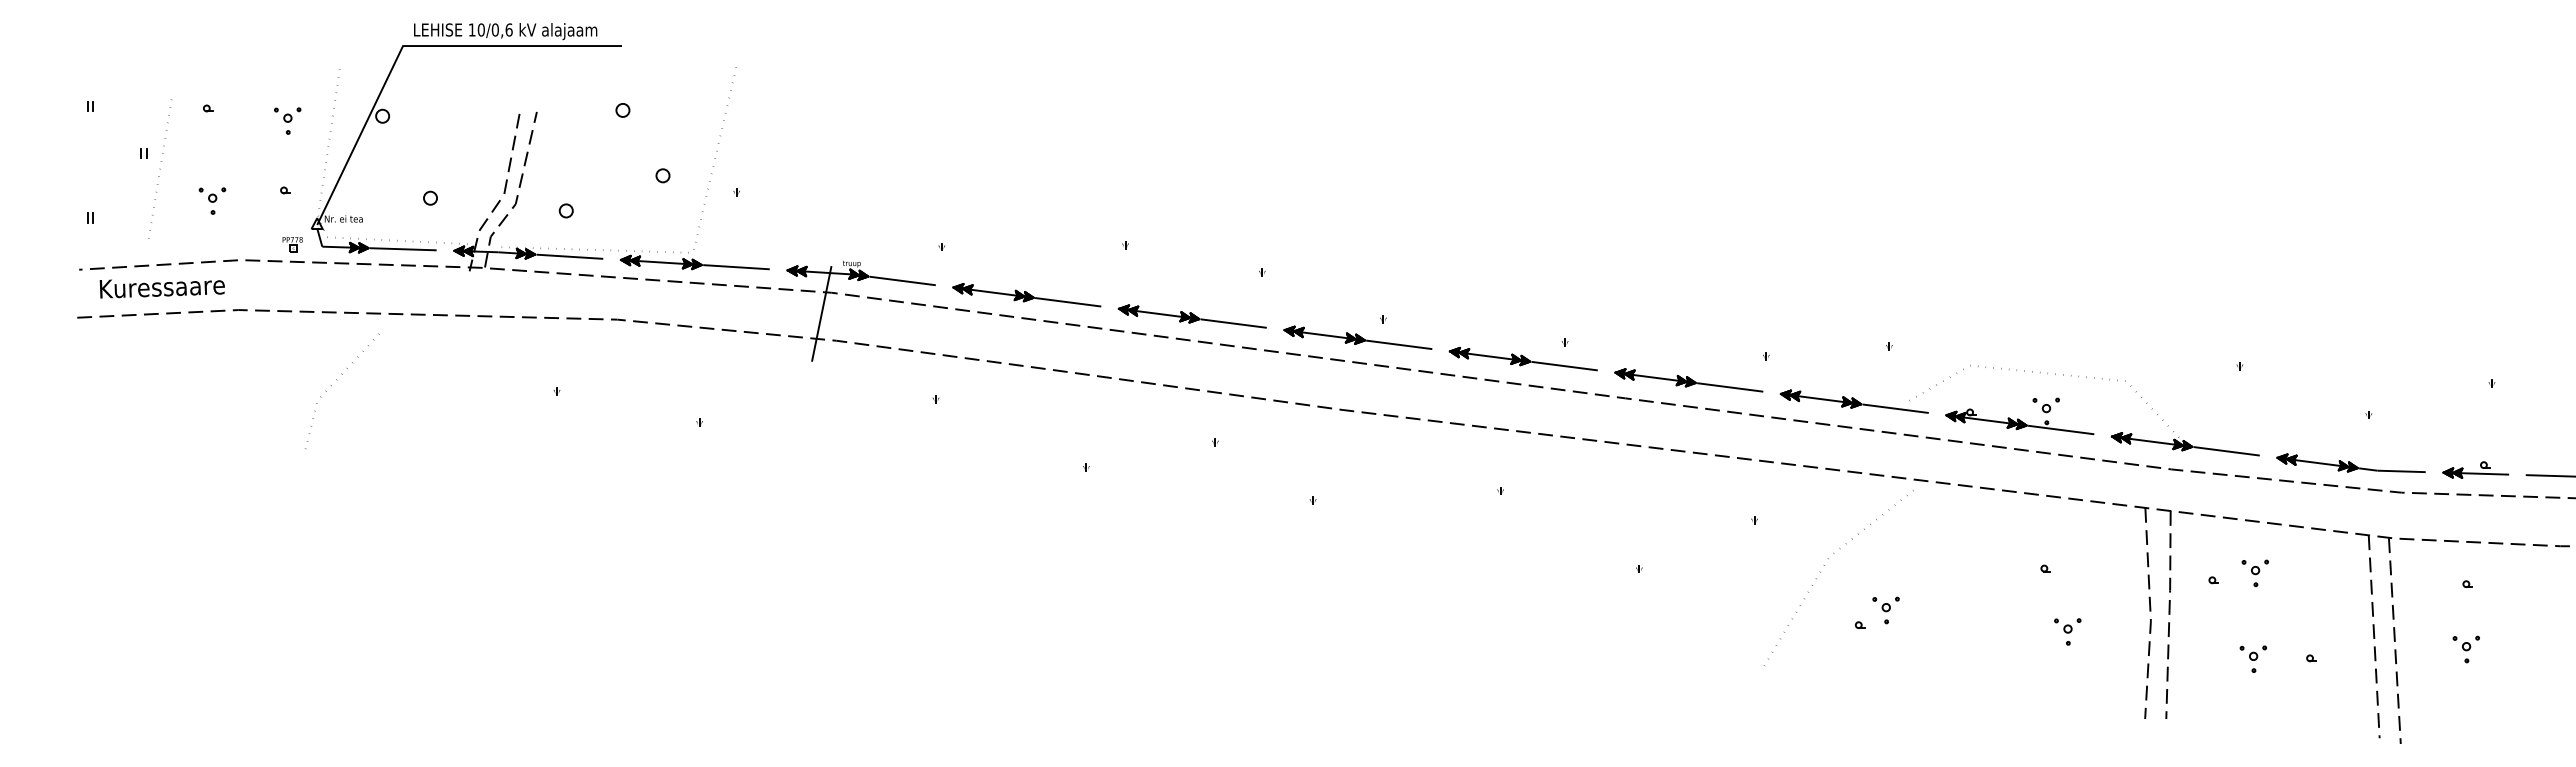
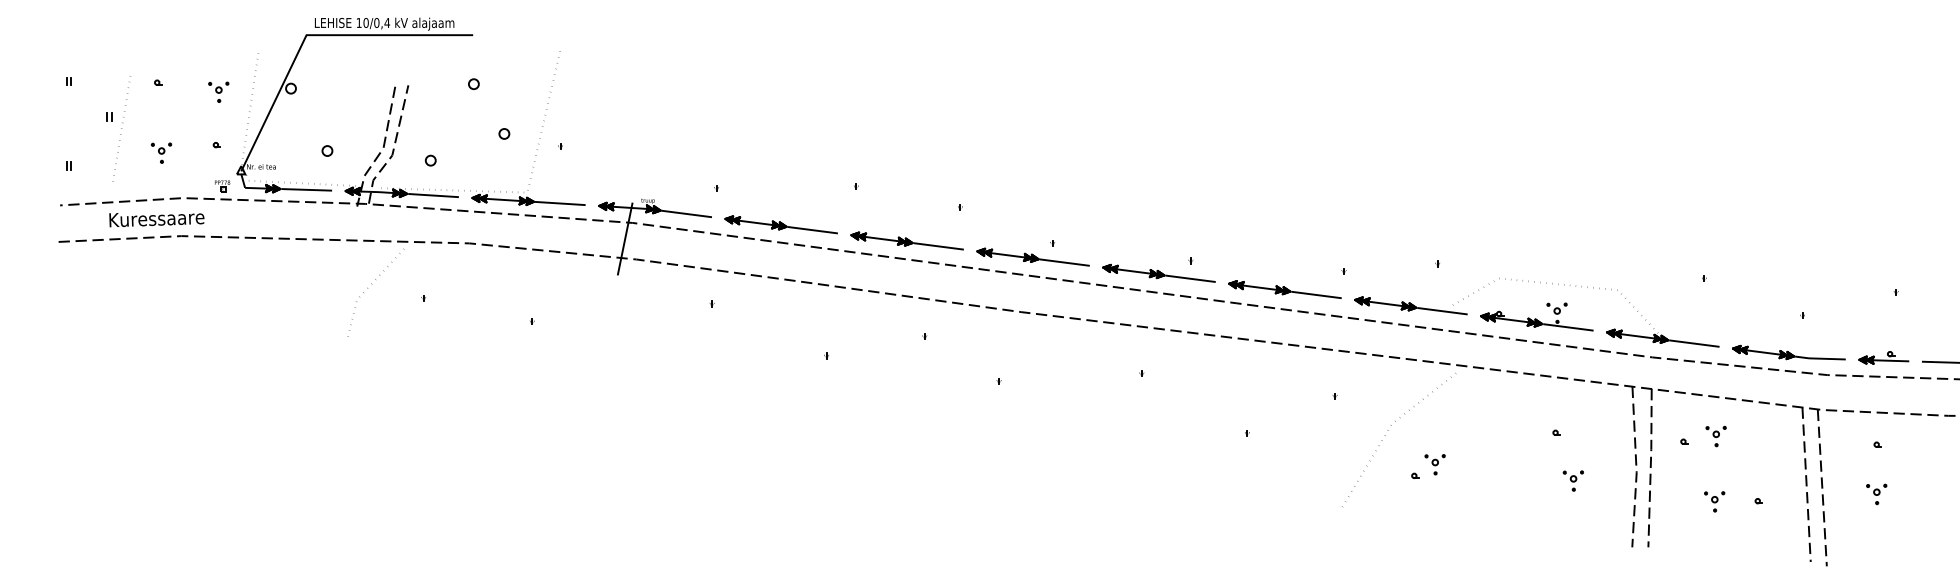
text: (508, 29) -> (386, 22), 10/0,6 -> 10/0,4
text: (161, 288) -> (156, 219), moved
line: (337, 380) -> (372, 284), moved

